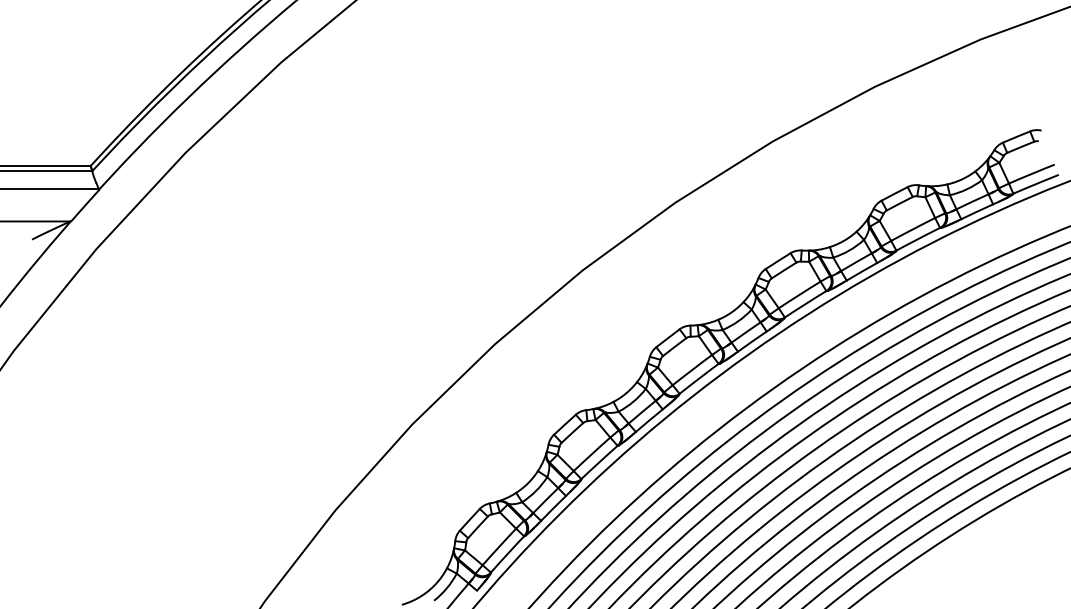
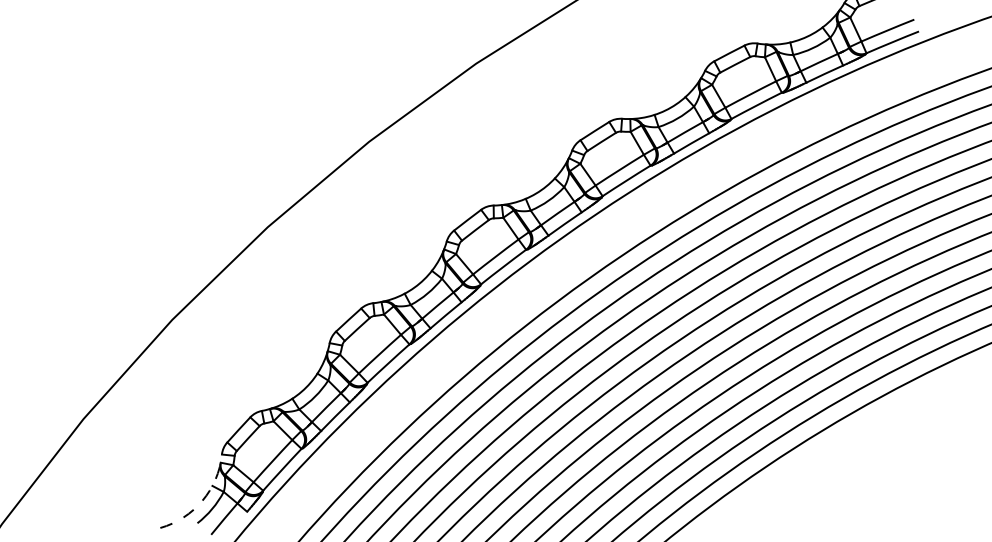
arc: (438, 581) -> (202, 501), solid -> dashed

